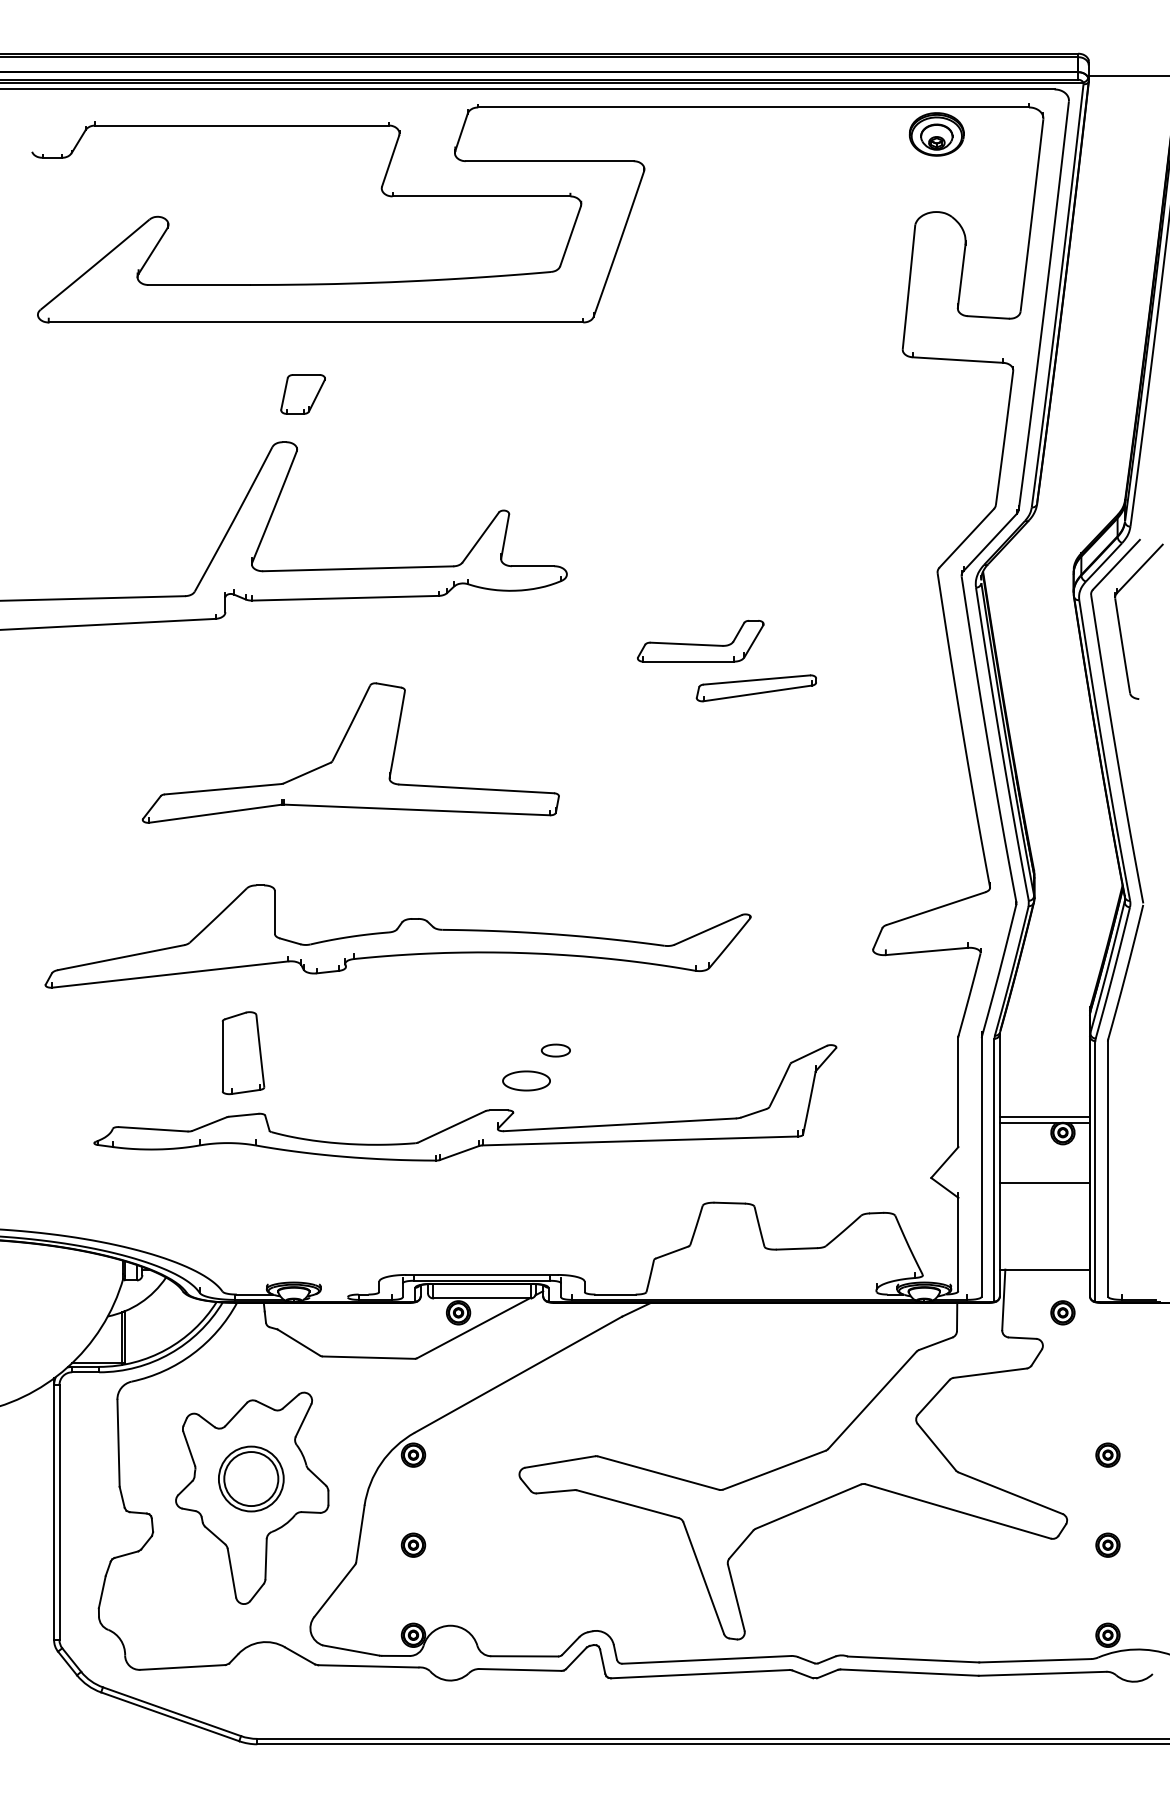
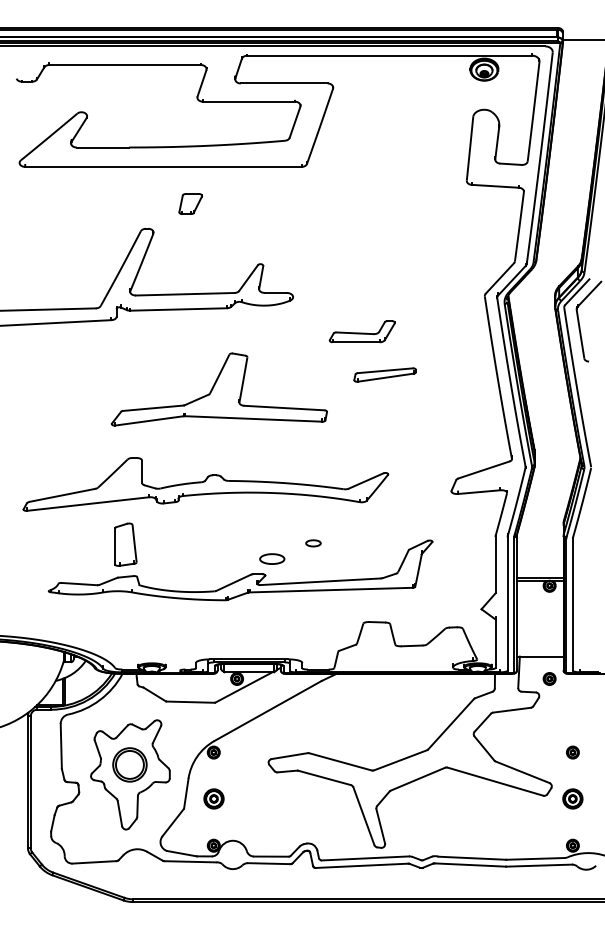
part: (302, 393) -> (190, 203), moved
part: (755, 687) -> (384, 374), moved
part: (349, 752) -> (218, 389), moved
part: (555, 1050) -> (313, 543), moved
line: (1045, 1182) -> (540, 611), removed
part: (412, 1545) -> (213, 799), size x1.6
part: (1107, 1545) -> (572, 799), size x1.6

